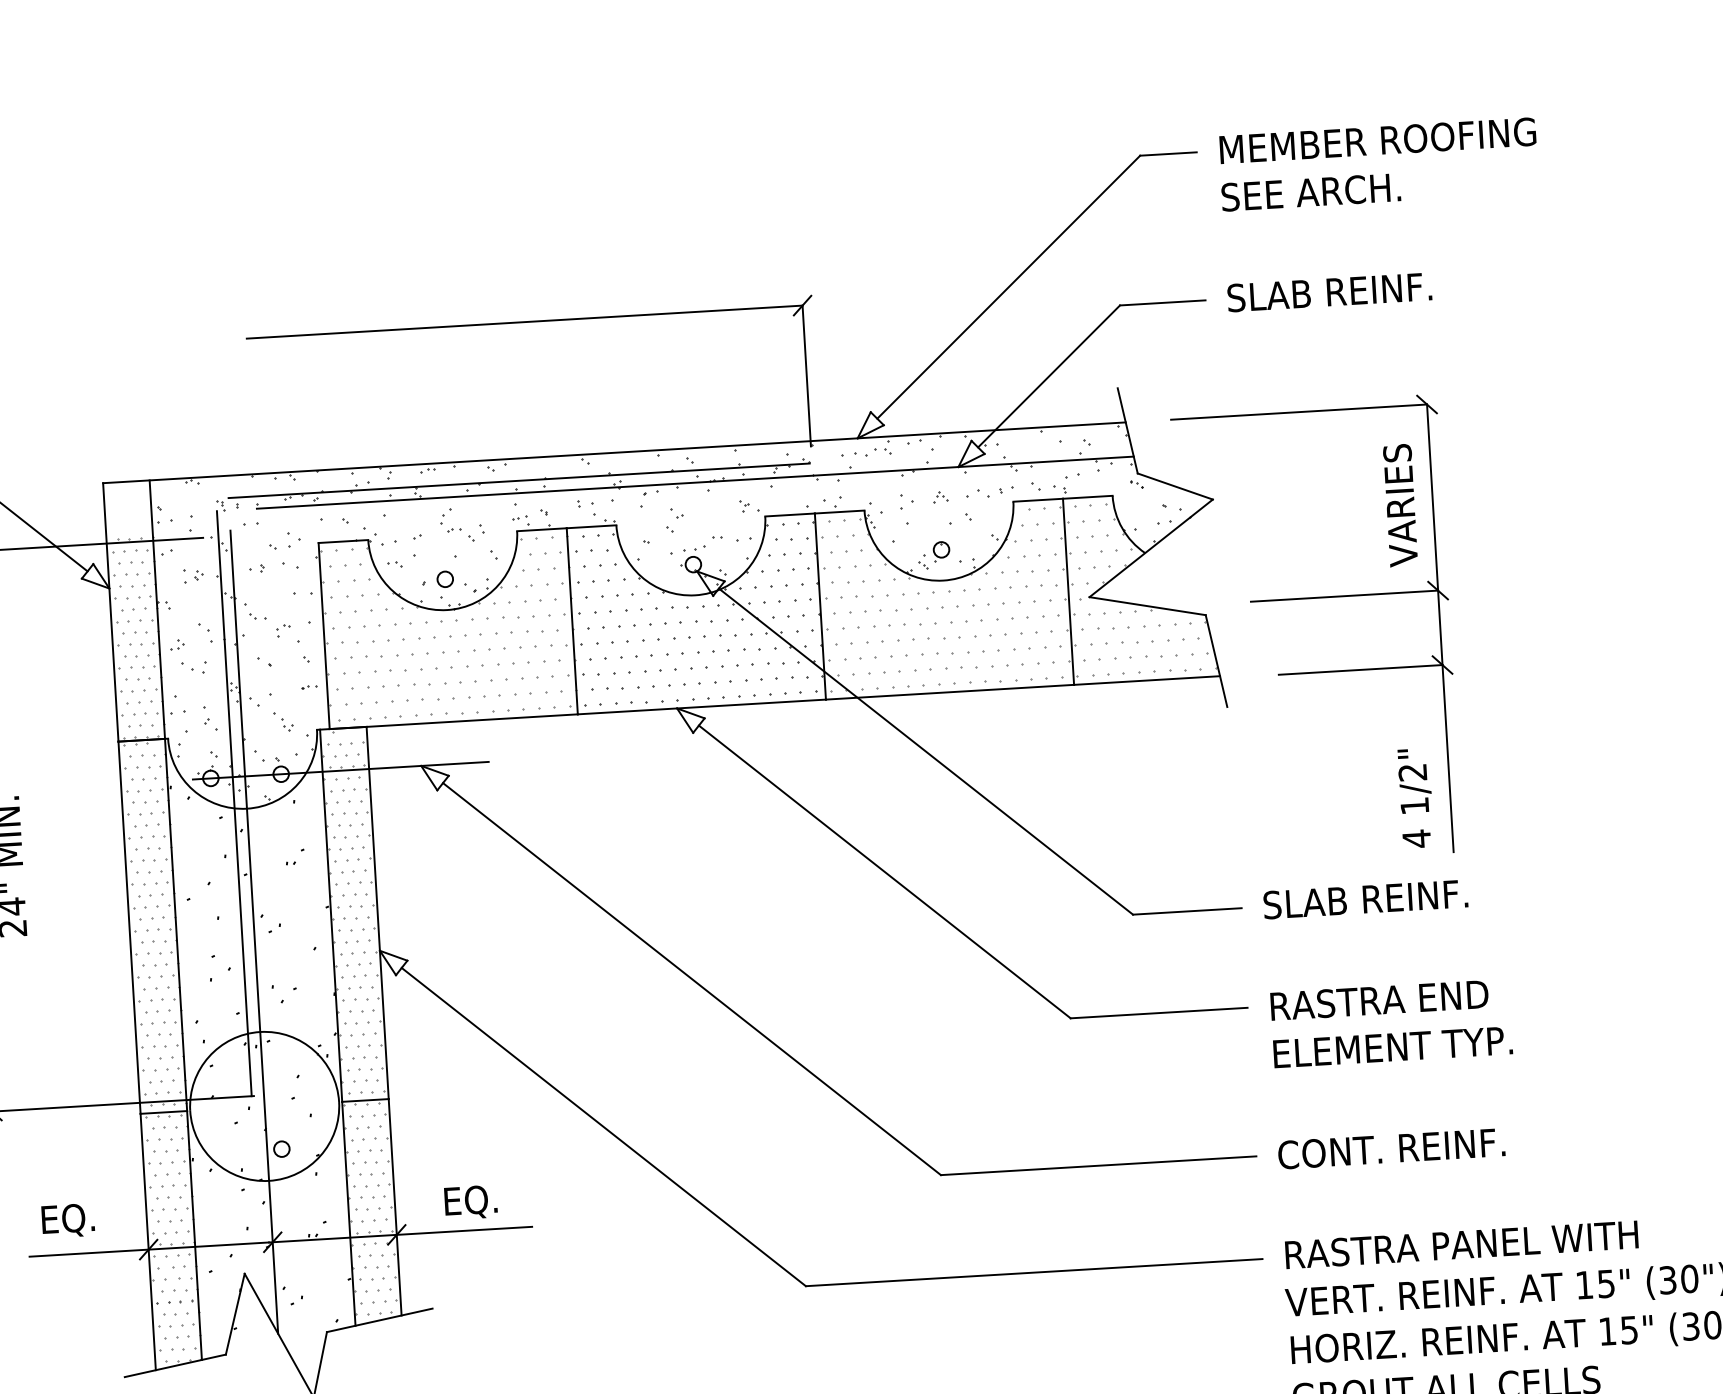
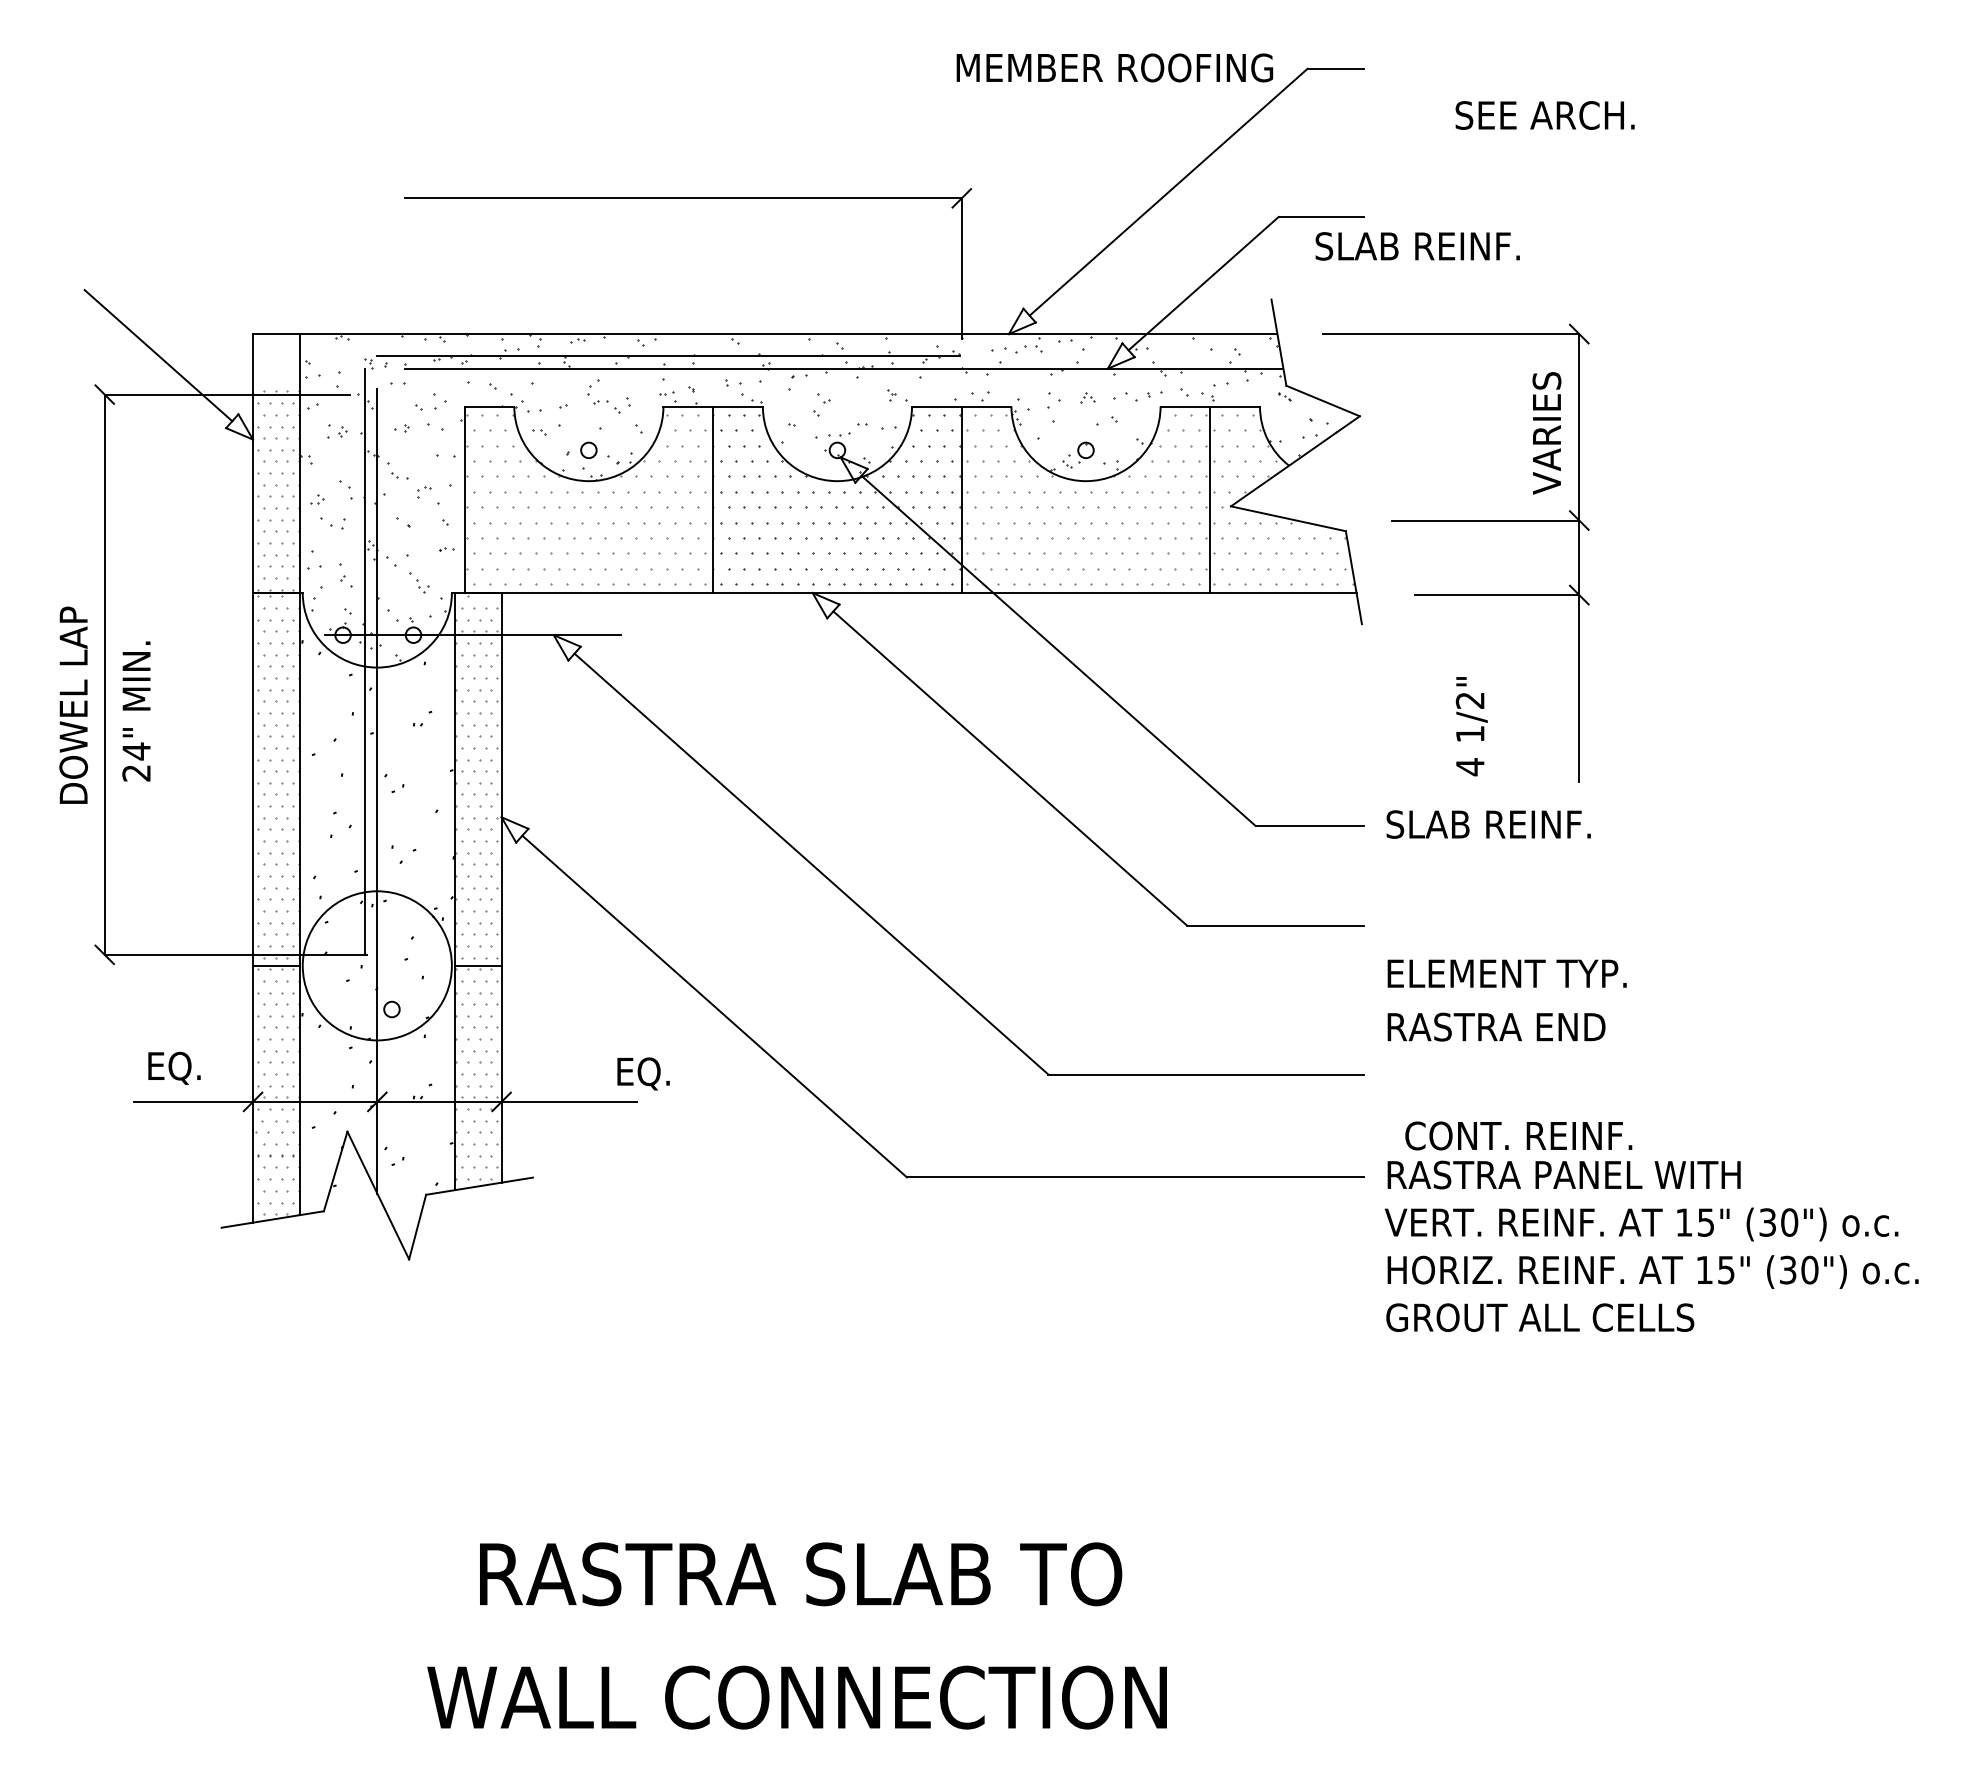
text: (1377, 140) -> (1114, 67), moved
text: (1310, 192) -> (1544, 115), moved
text: (1329, 292) -> (1417, 246), moved
text: (1415, 798) -> (1471, 726), moved
text: (1379, 999) -> (1496, 1026), moved
text: (1391, 1148) -> (1518, 1135), moved
text: (470, 1202) -> (643, 1073), moved

